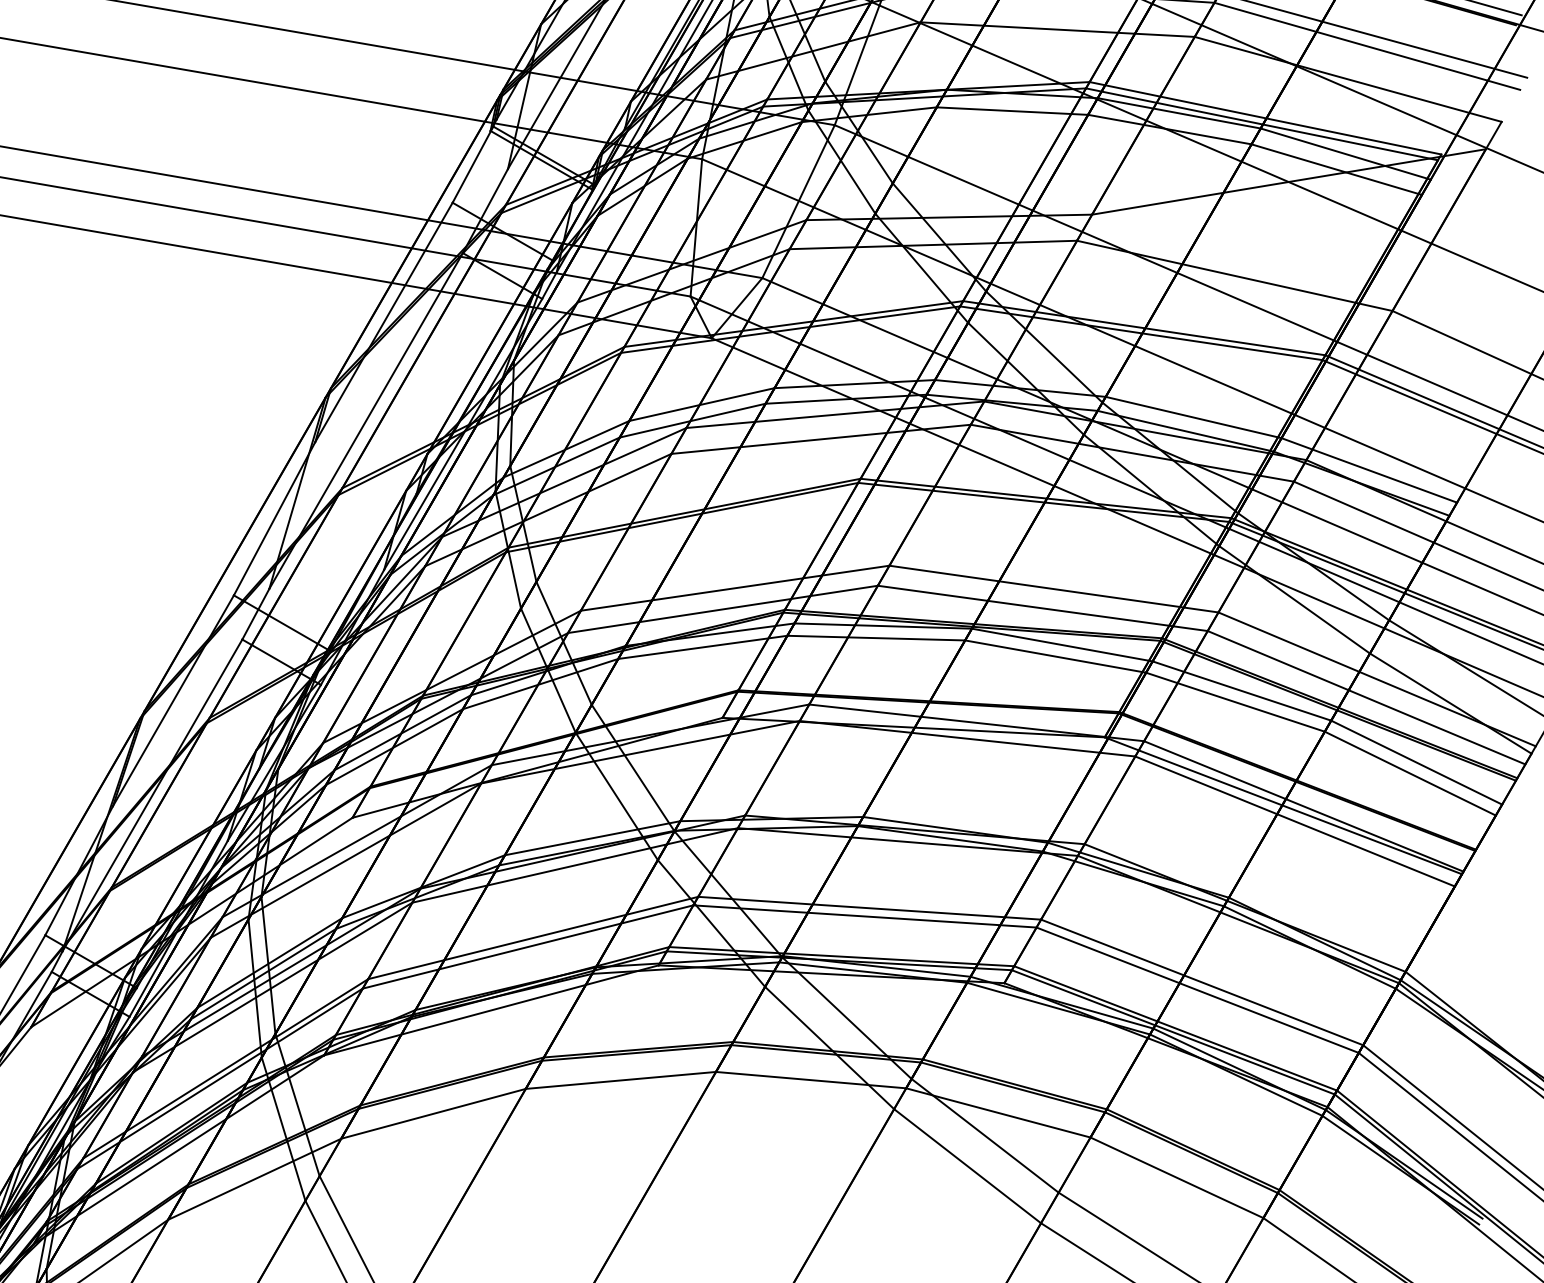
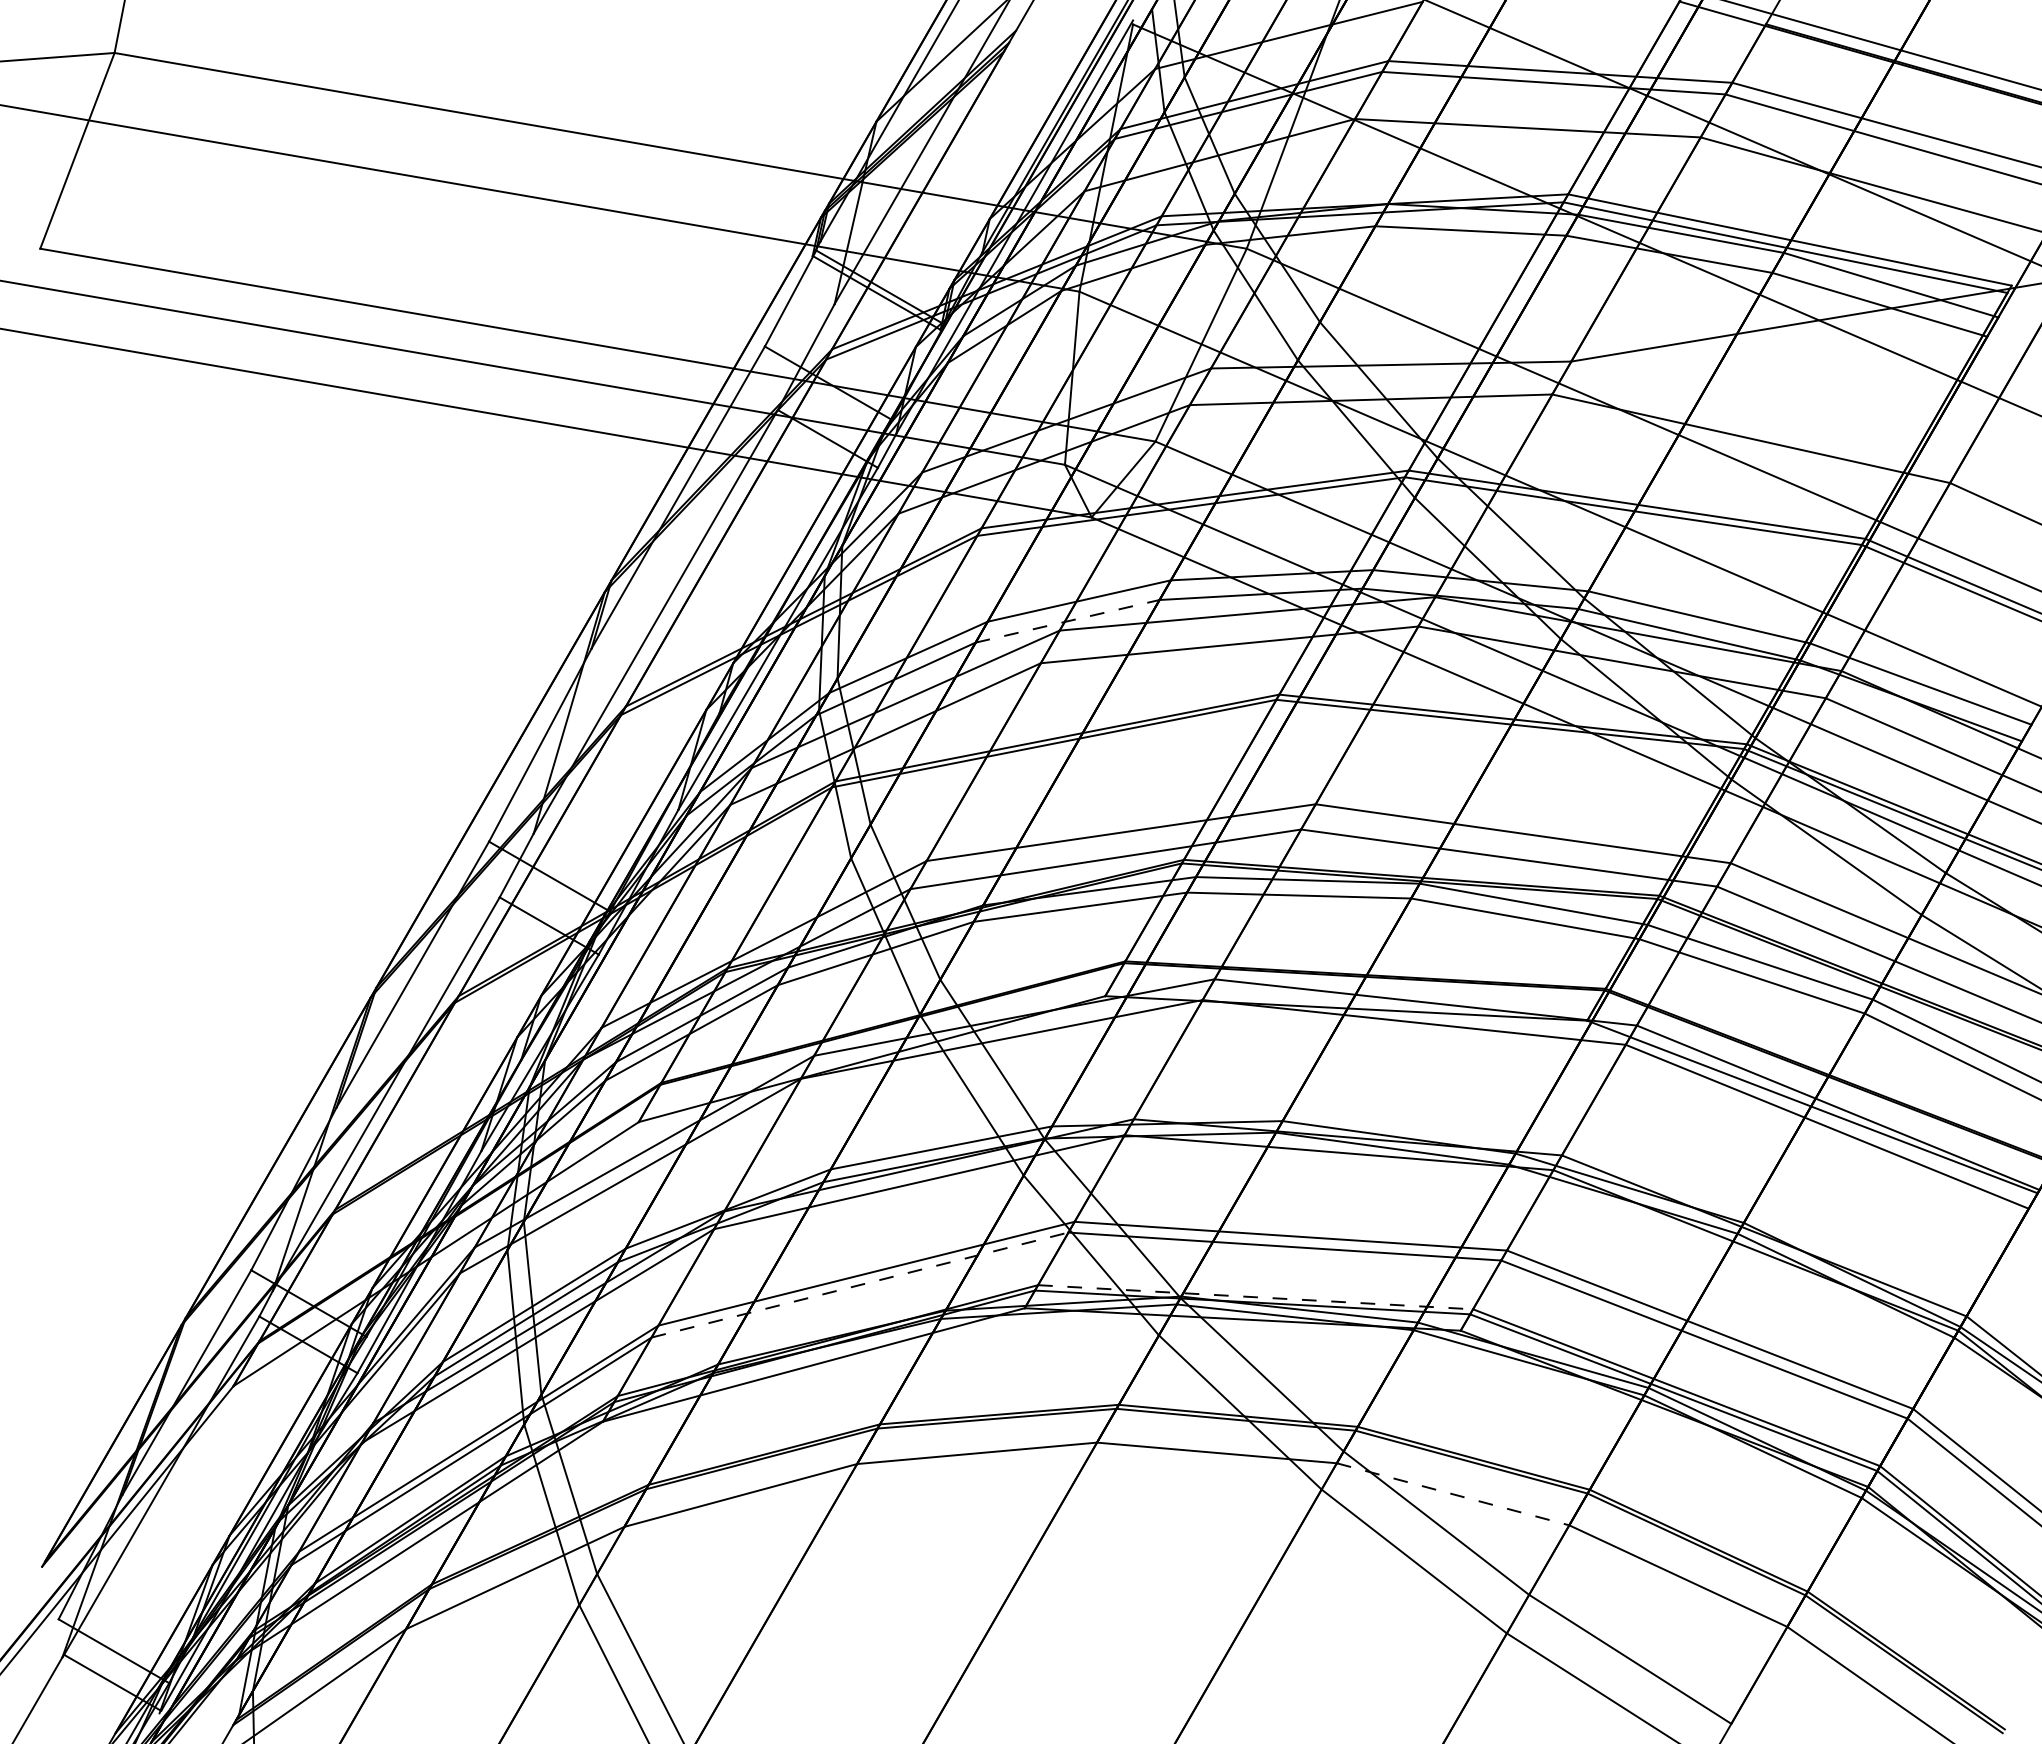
line: (693, 420) -> (1068, 621), solid -> dashed
line: (528, 947) -> (860, 1285), solid -> dashed
line: (841, 956) -> (1255, 1297), solid -> dashed
line: (998, 1113) -> (1453, 1494), solid -> dashed

